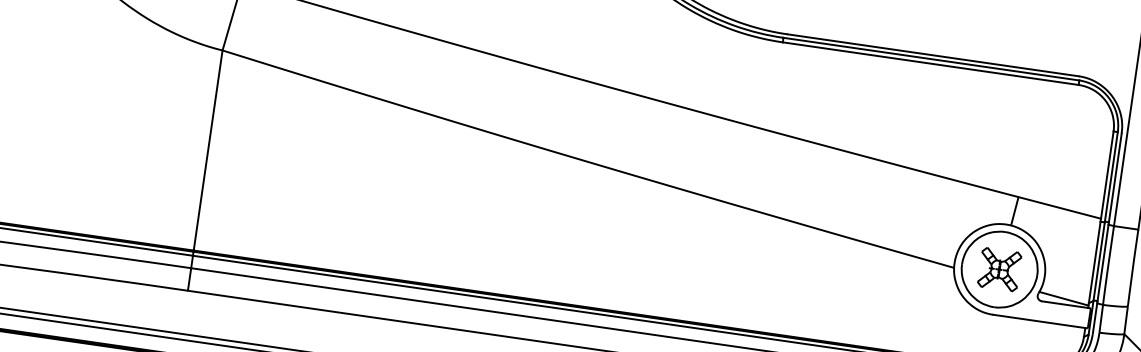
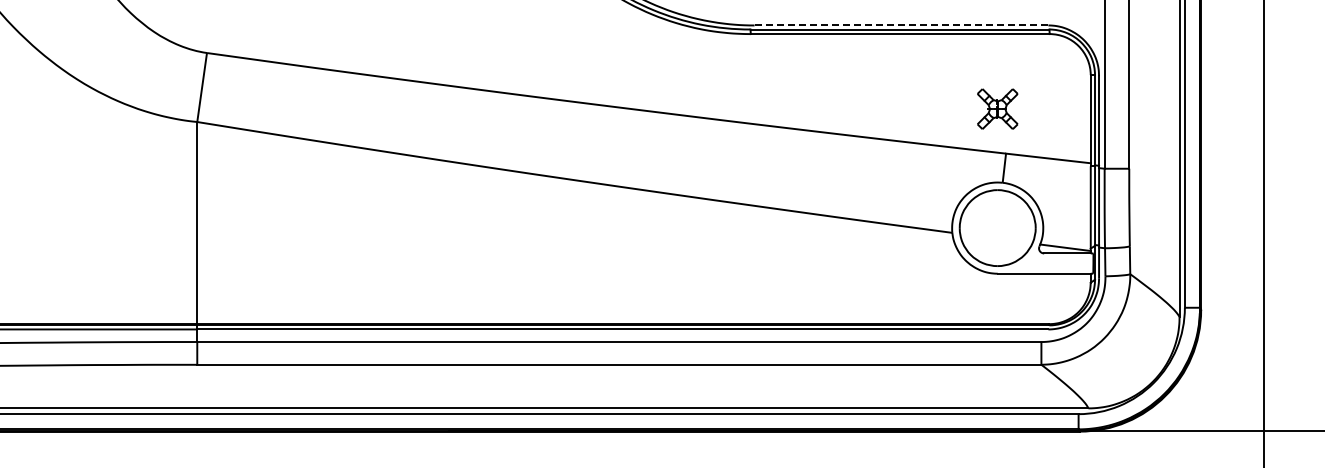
line: (933, 55) -> (901, 25), solid -> dashed
part: (999, 268) -> (997, 108), moved

